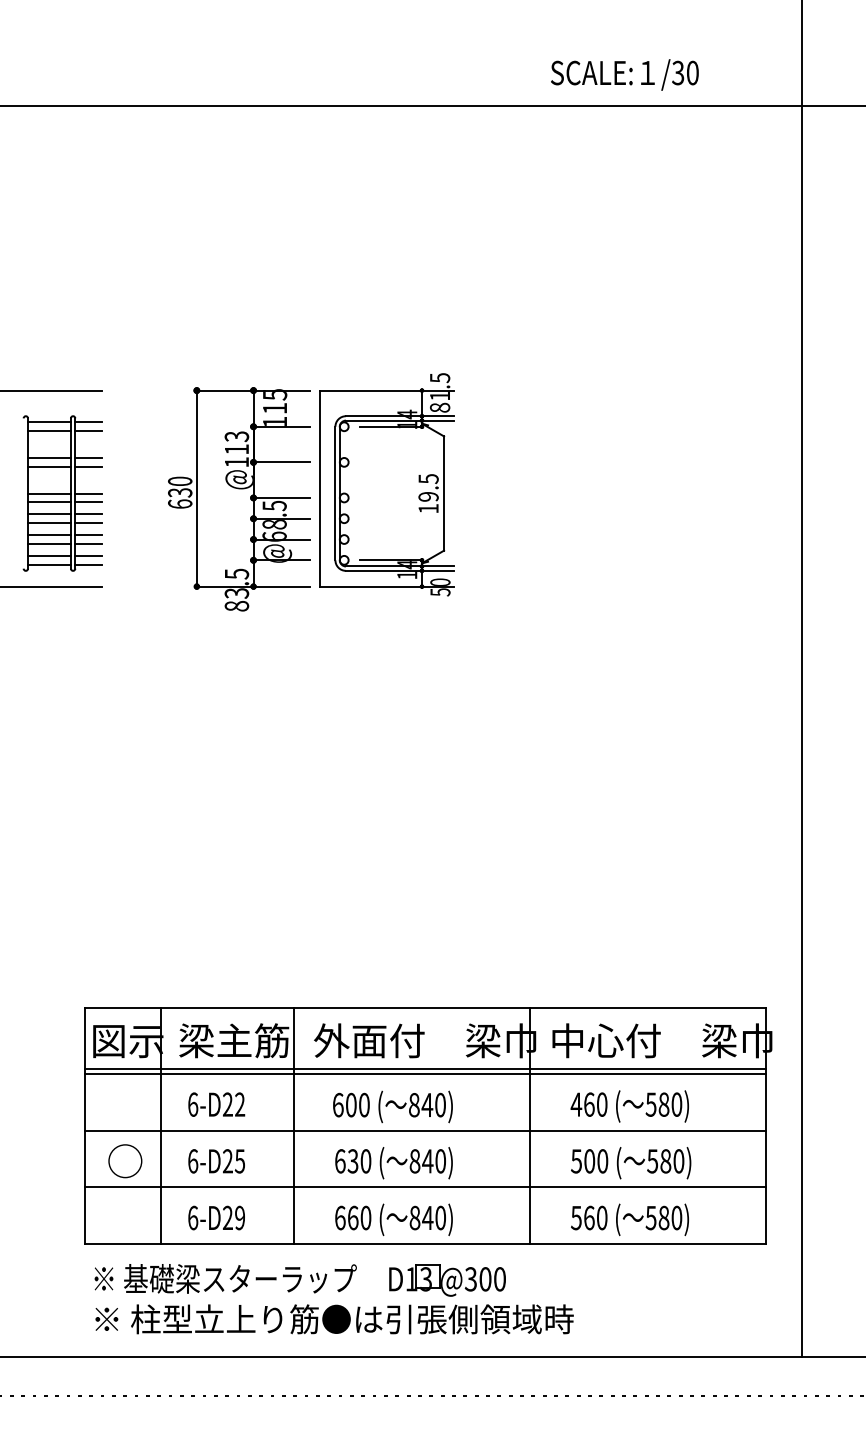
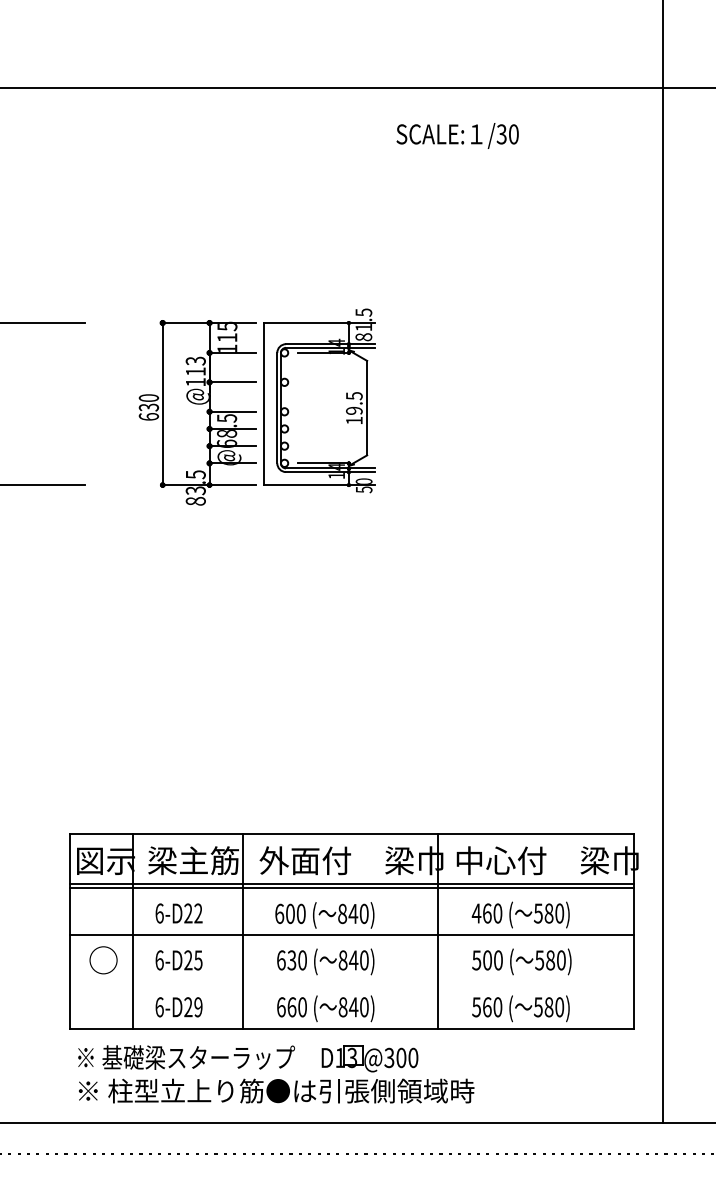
text: (624, 74) -> (457, 135), moved
part: (62, 492) -> (51, 407), removed
line: (425, 1188) -> (351, 982), removed

